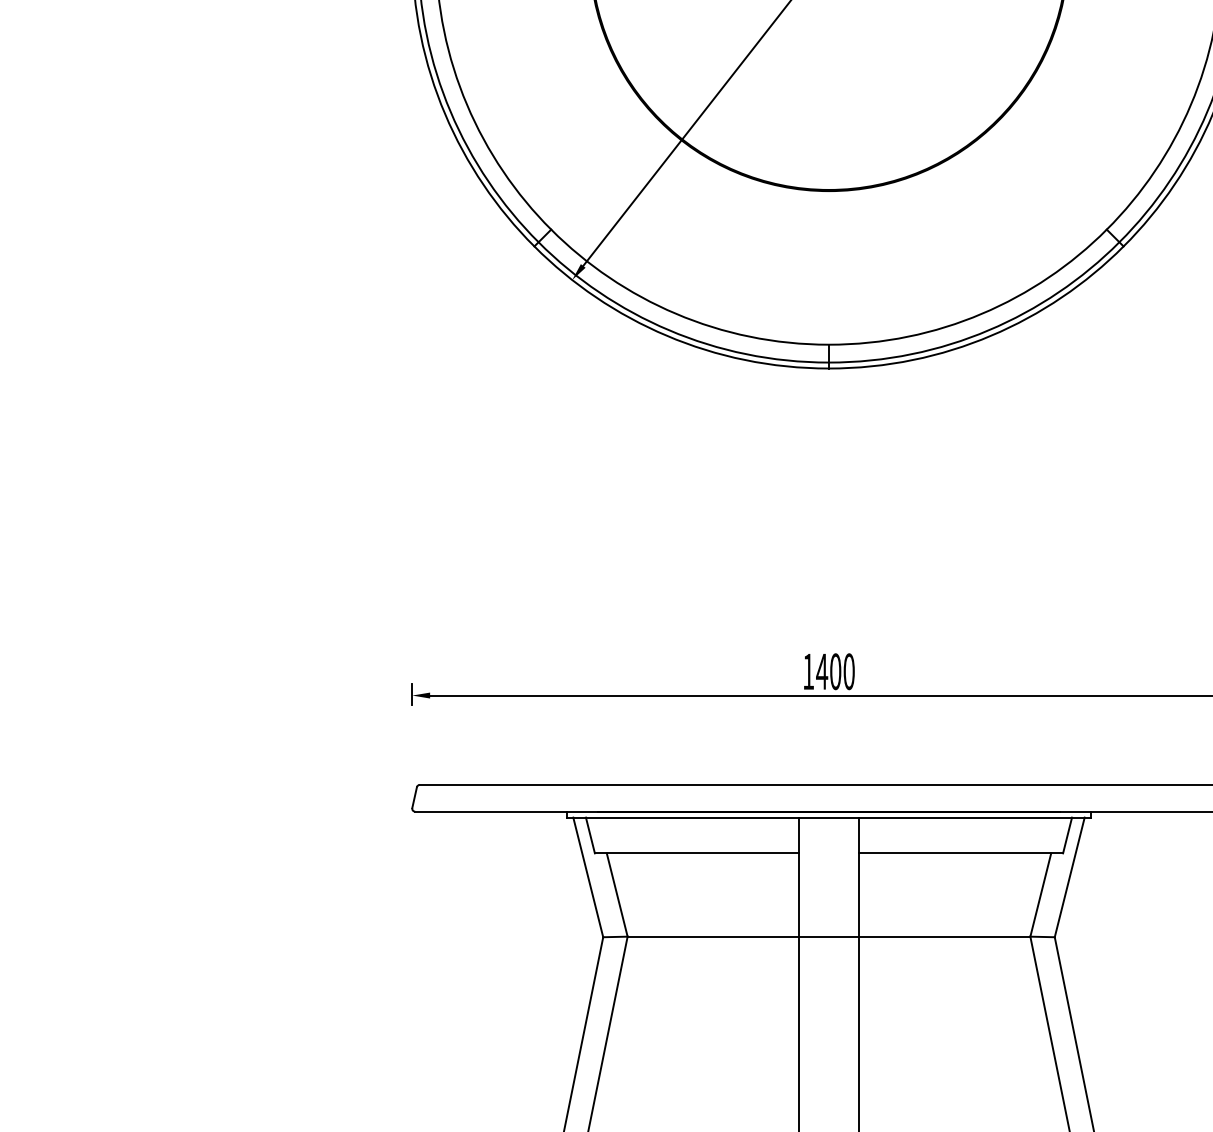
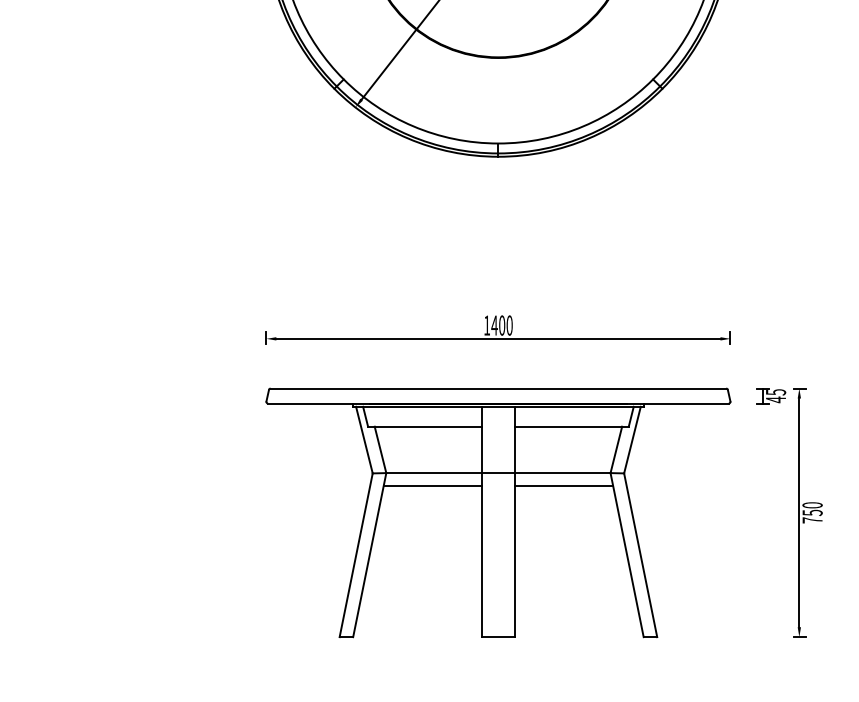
line: (710, 960) -> (432, 486), added
line: (947, 960) -> (564, 486), added

